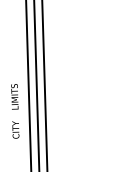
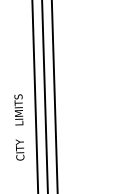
text: (15, 111) -> (19, 127), moved

